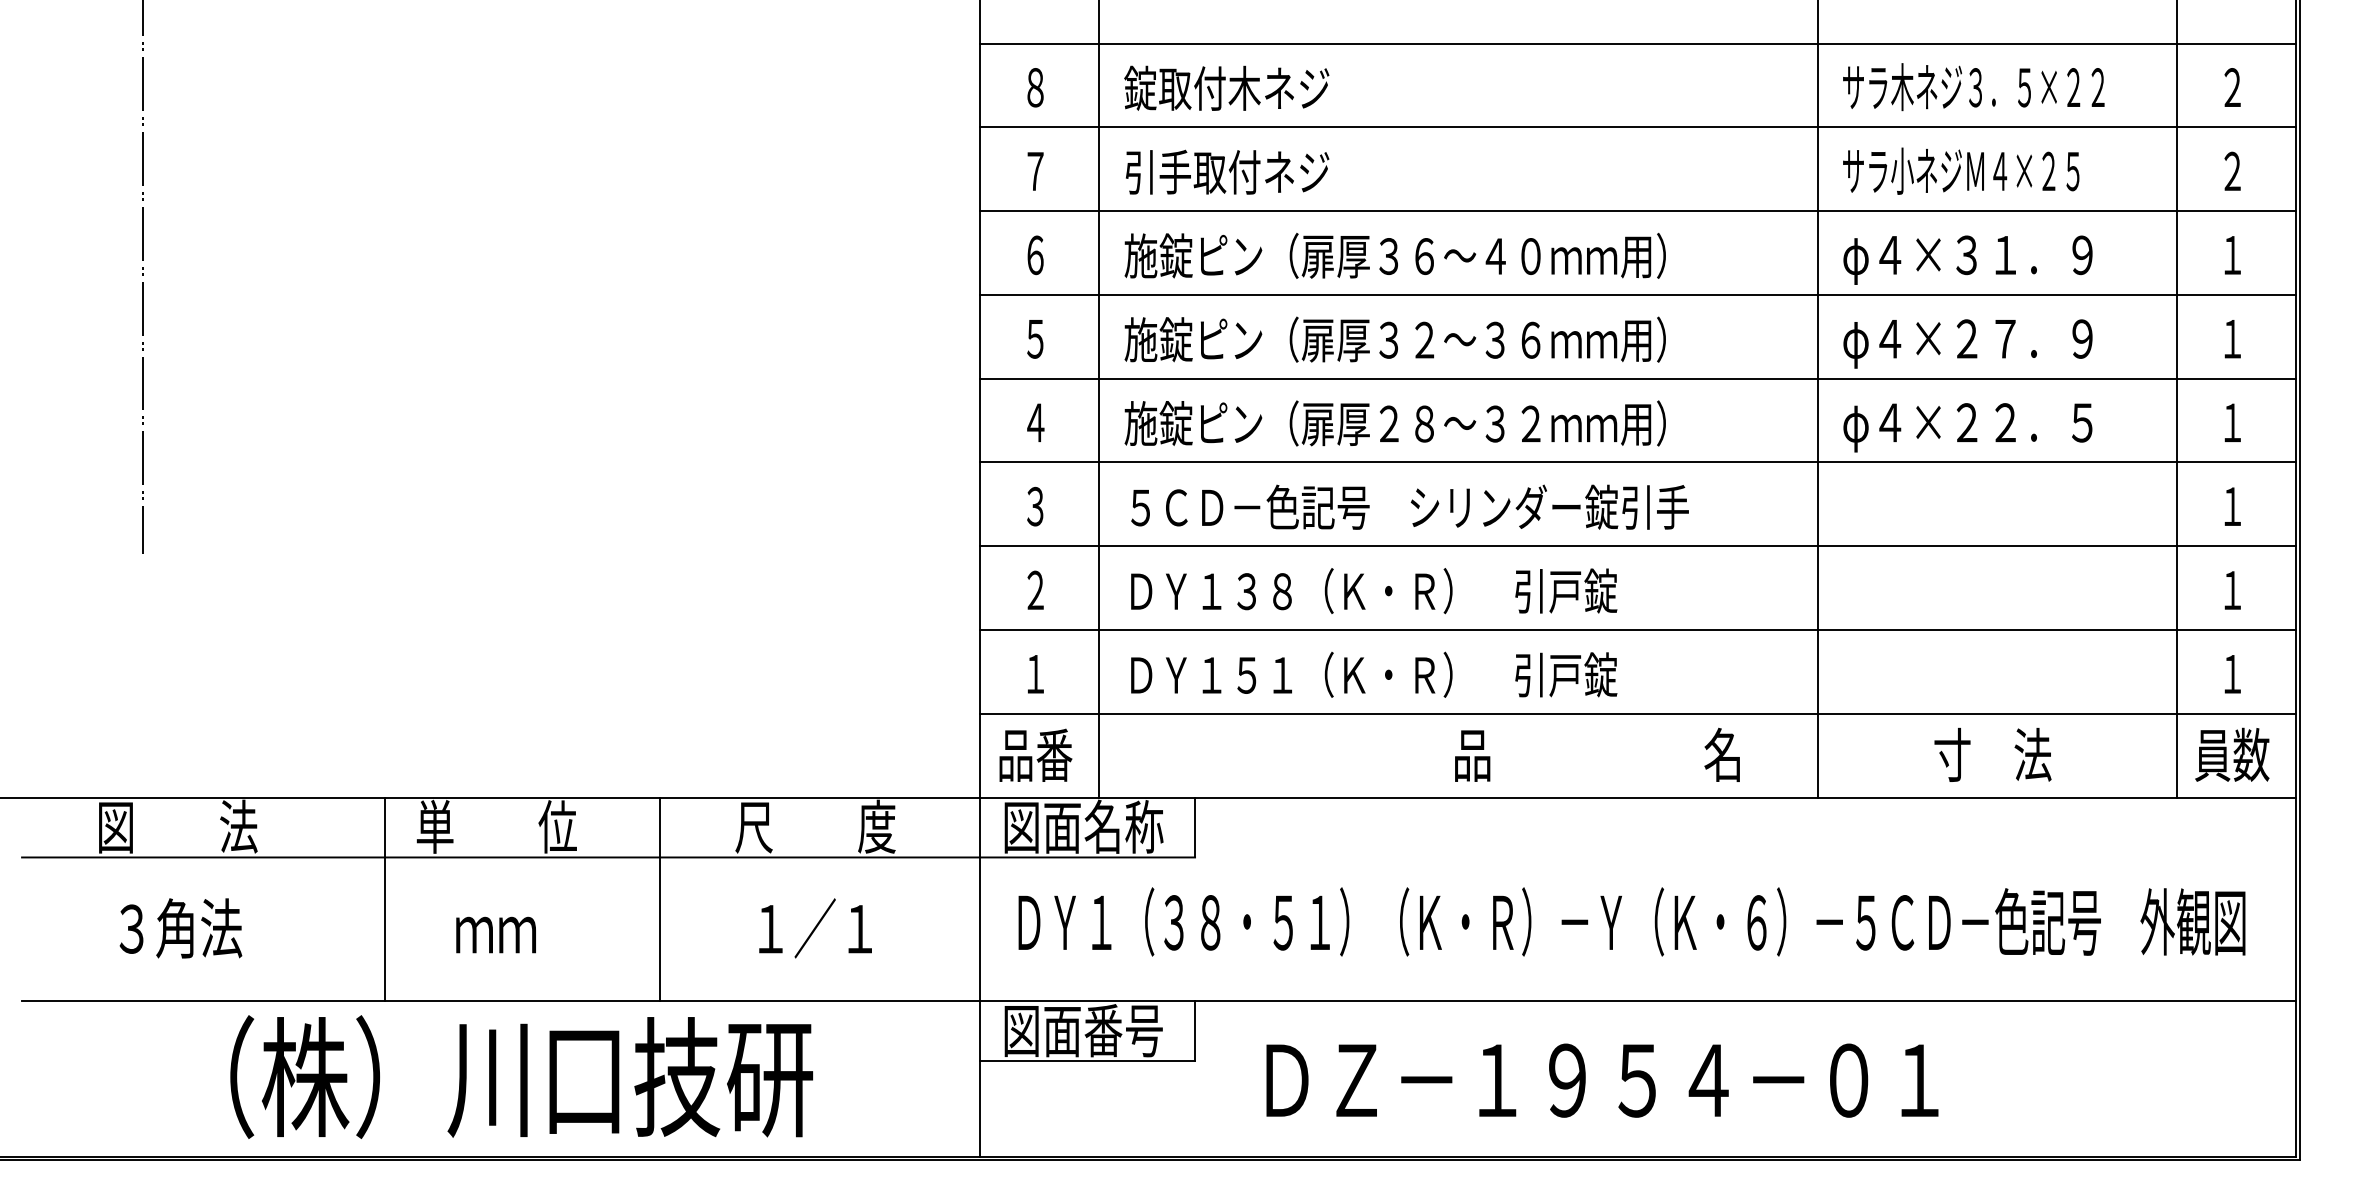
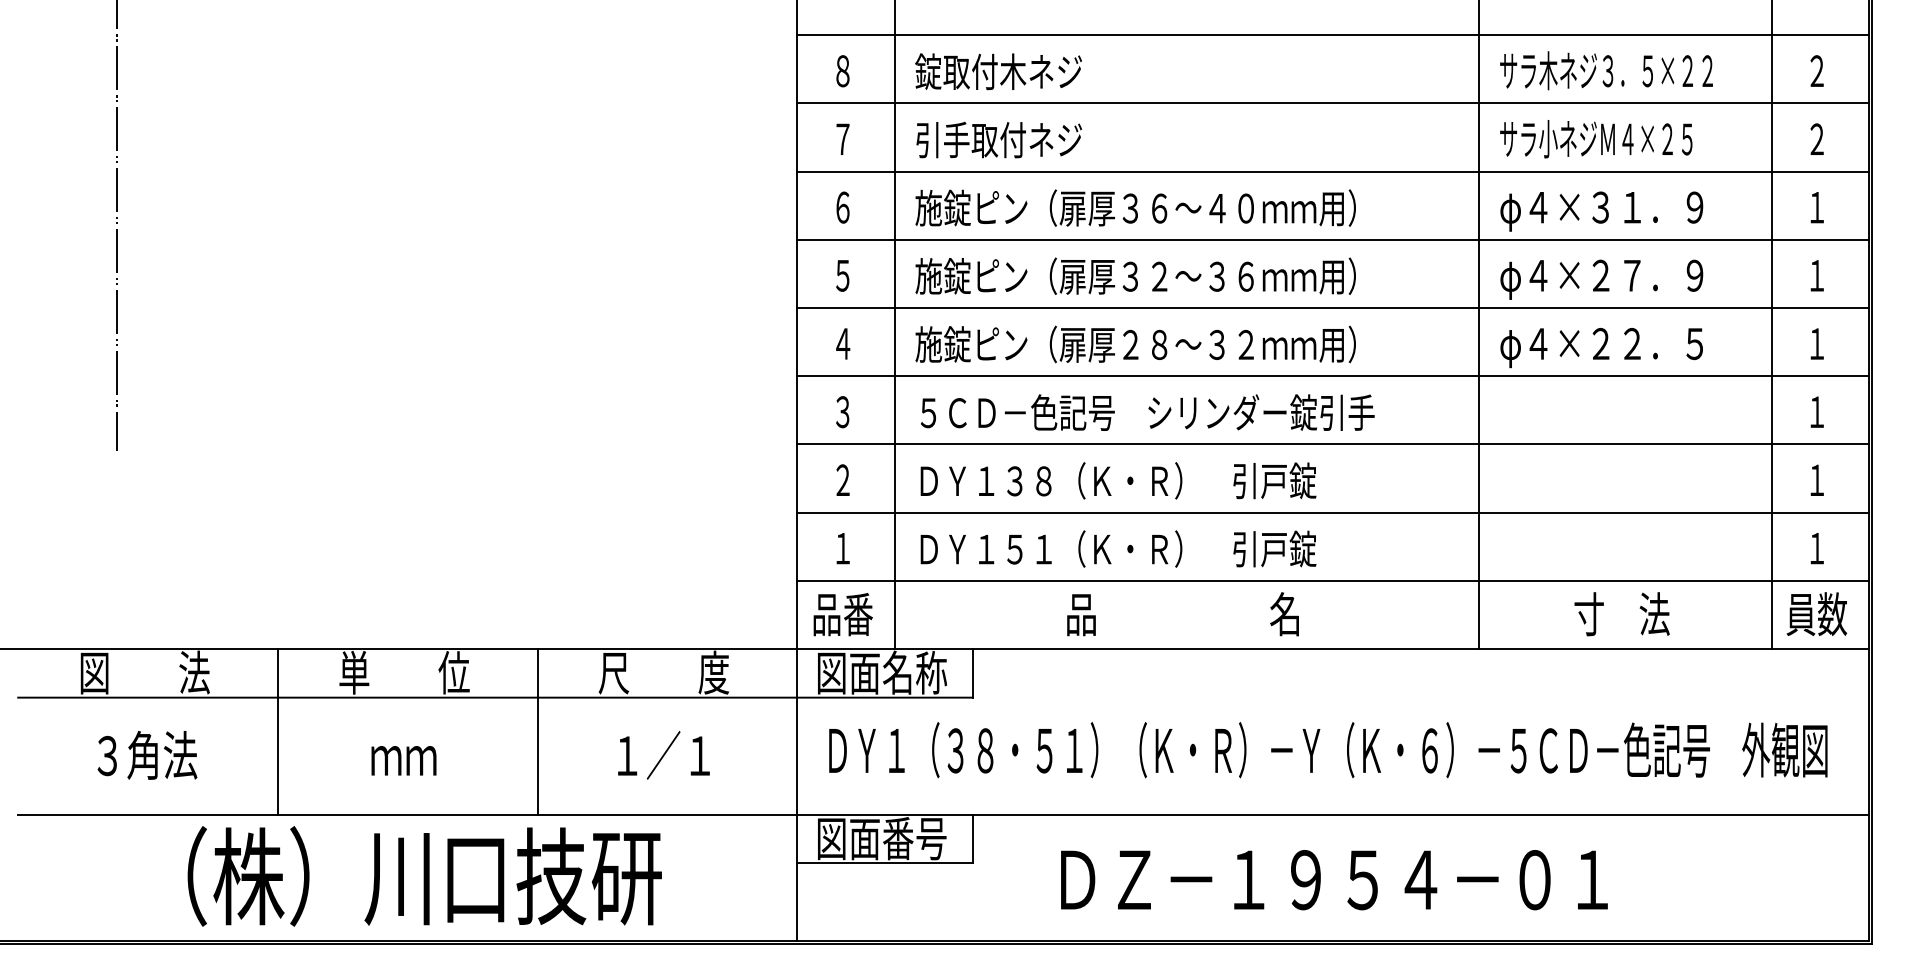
text: (1597, 754) -> (1183, 613), moved
line: (385, 899) -> (278, 731), moved
text: (1602, 1080) -> (1334, 879), moved

